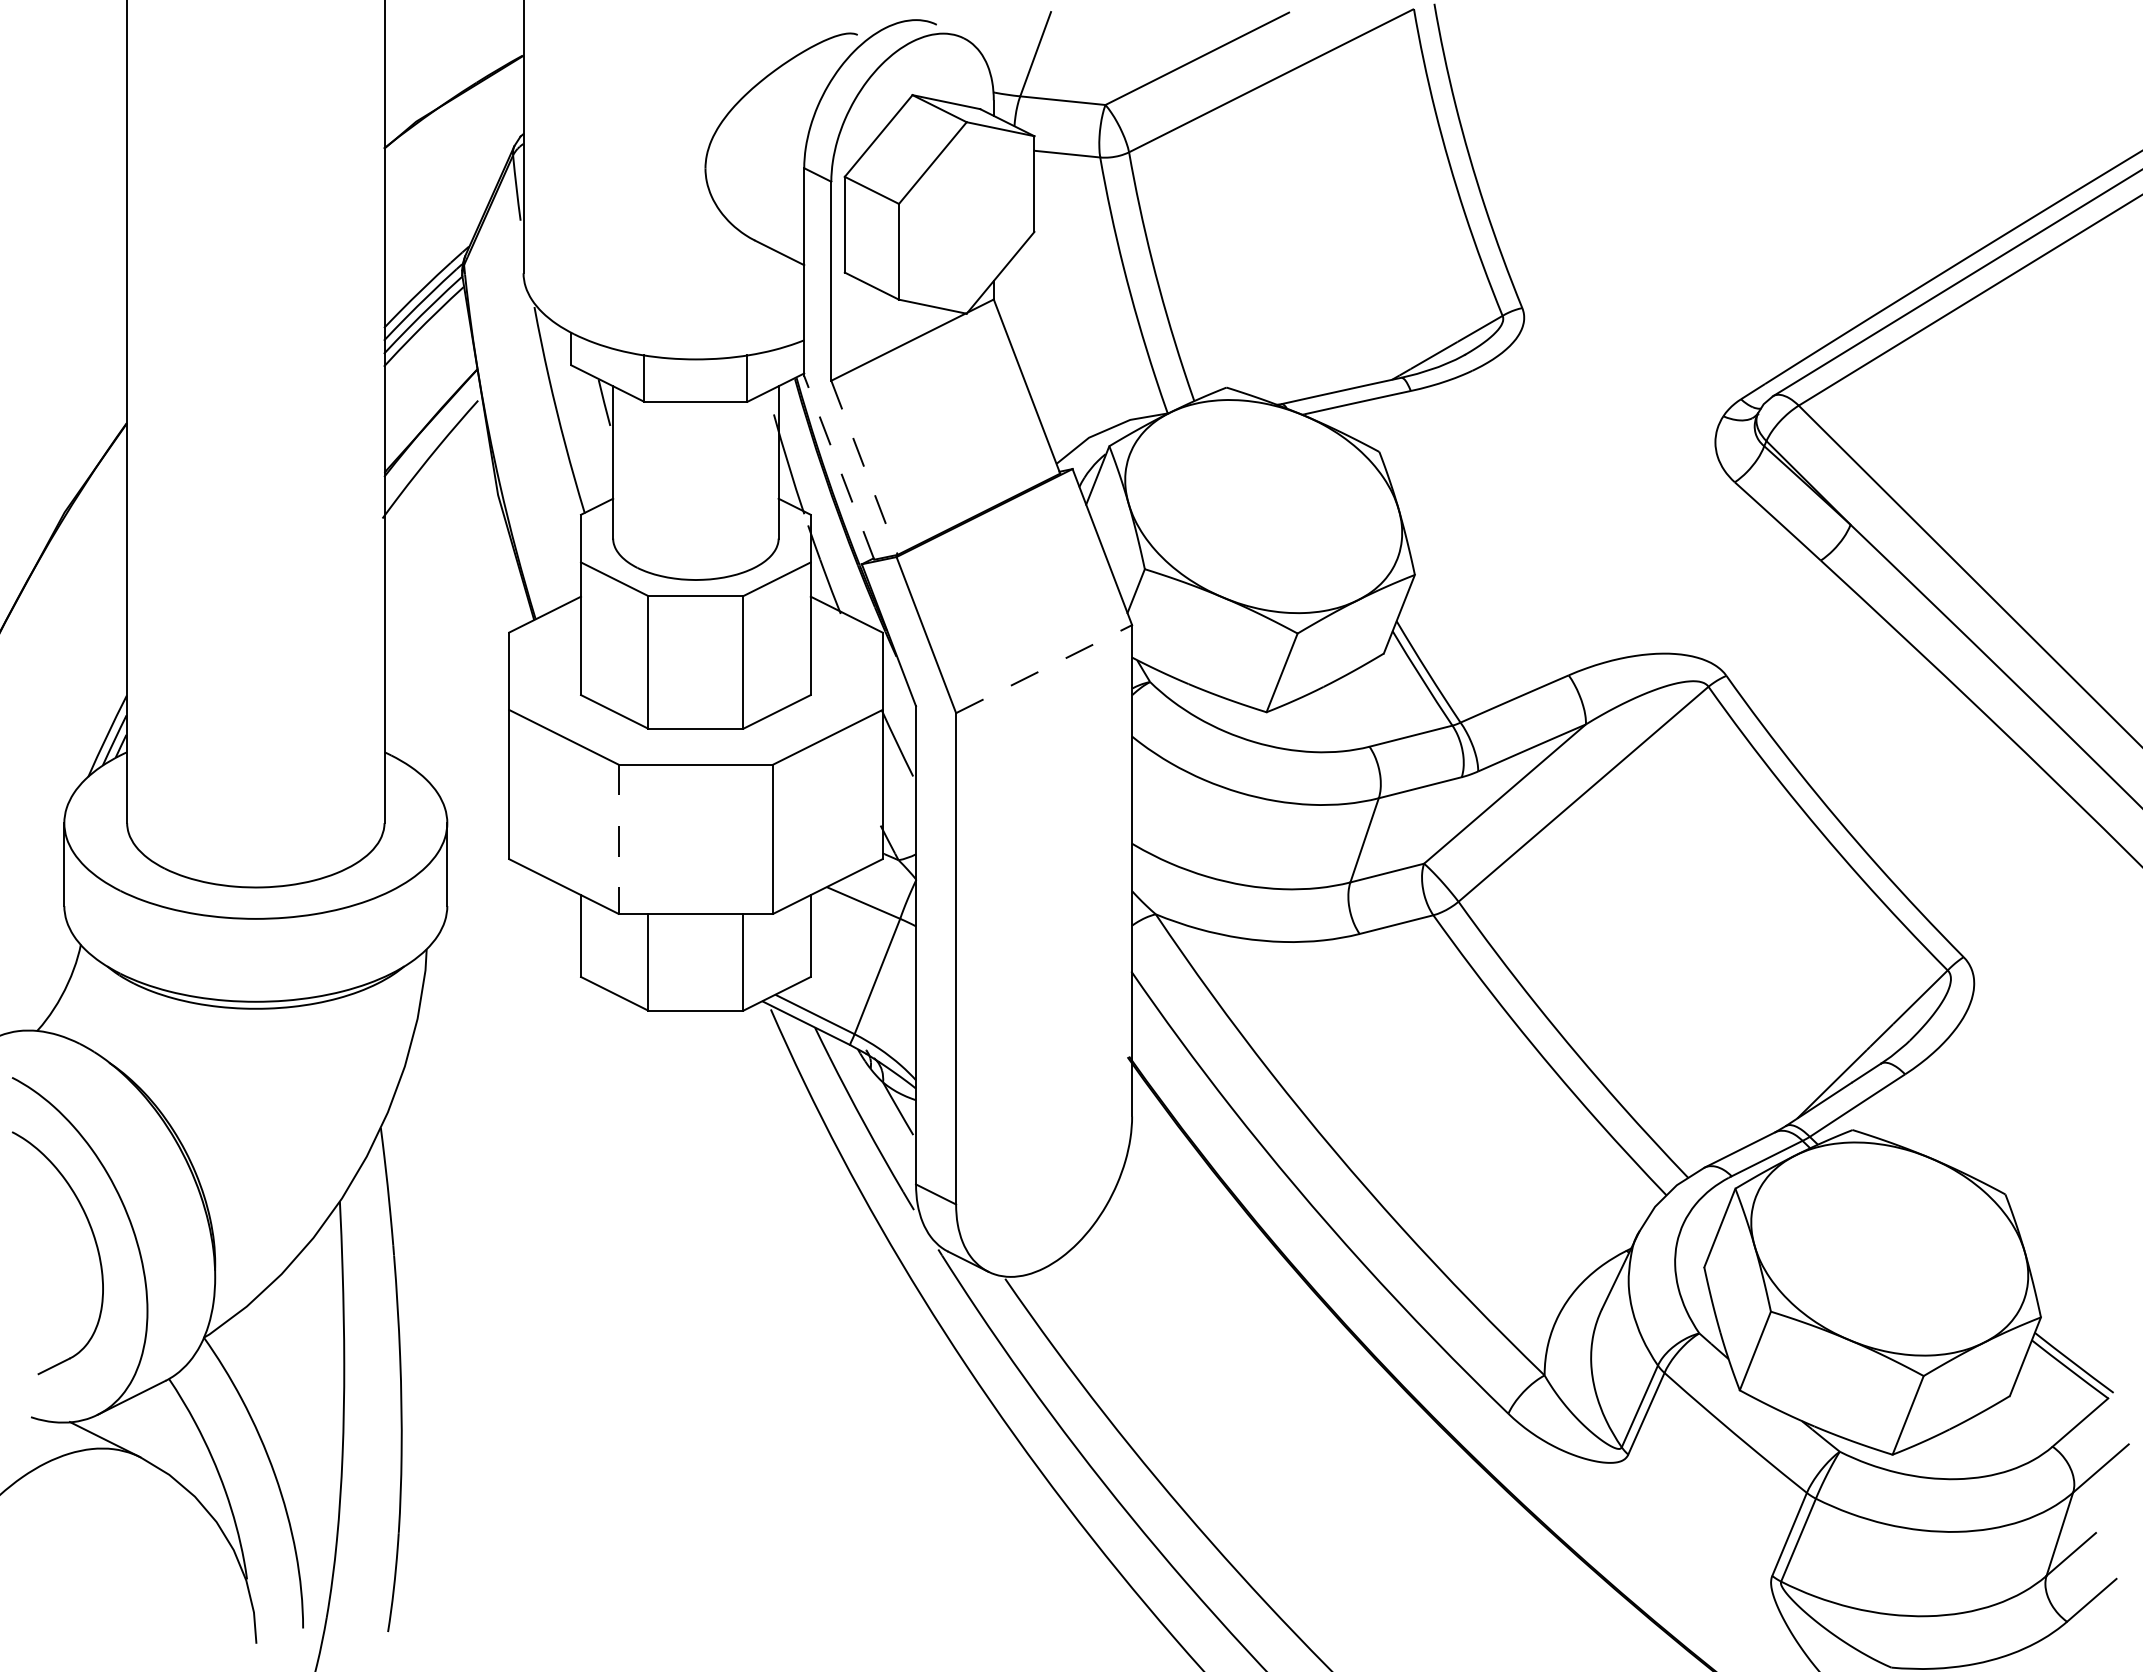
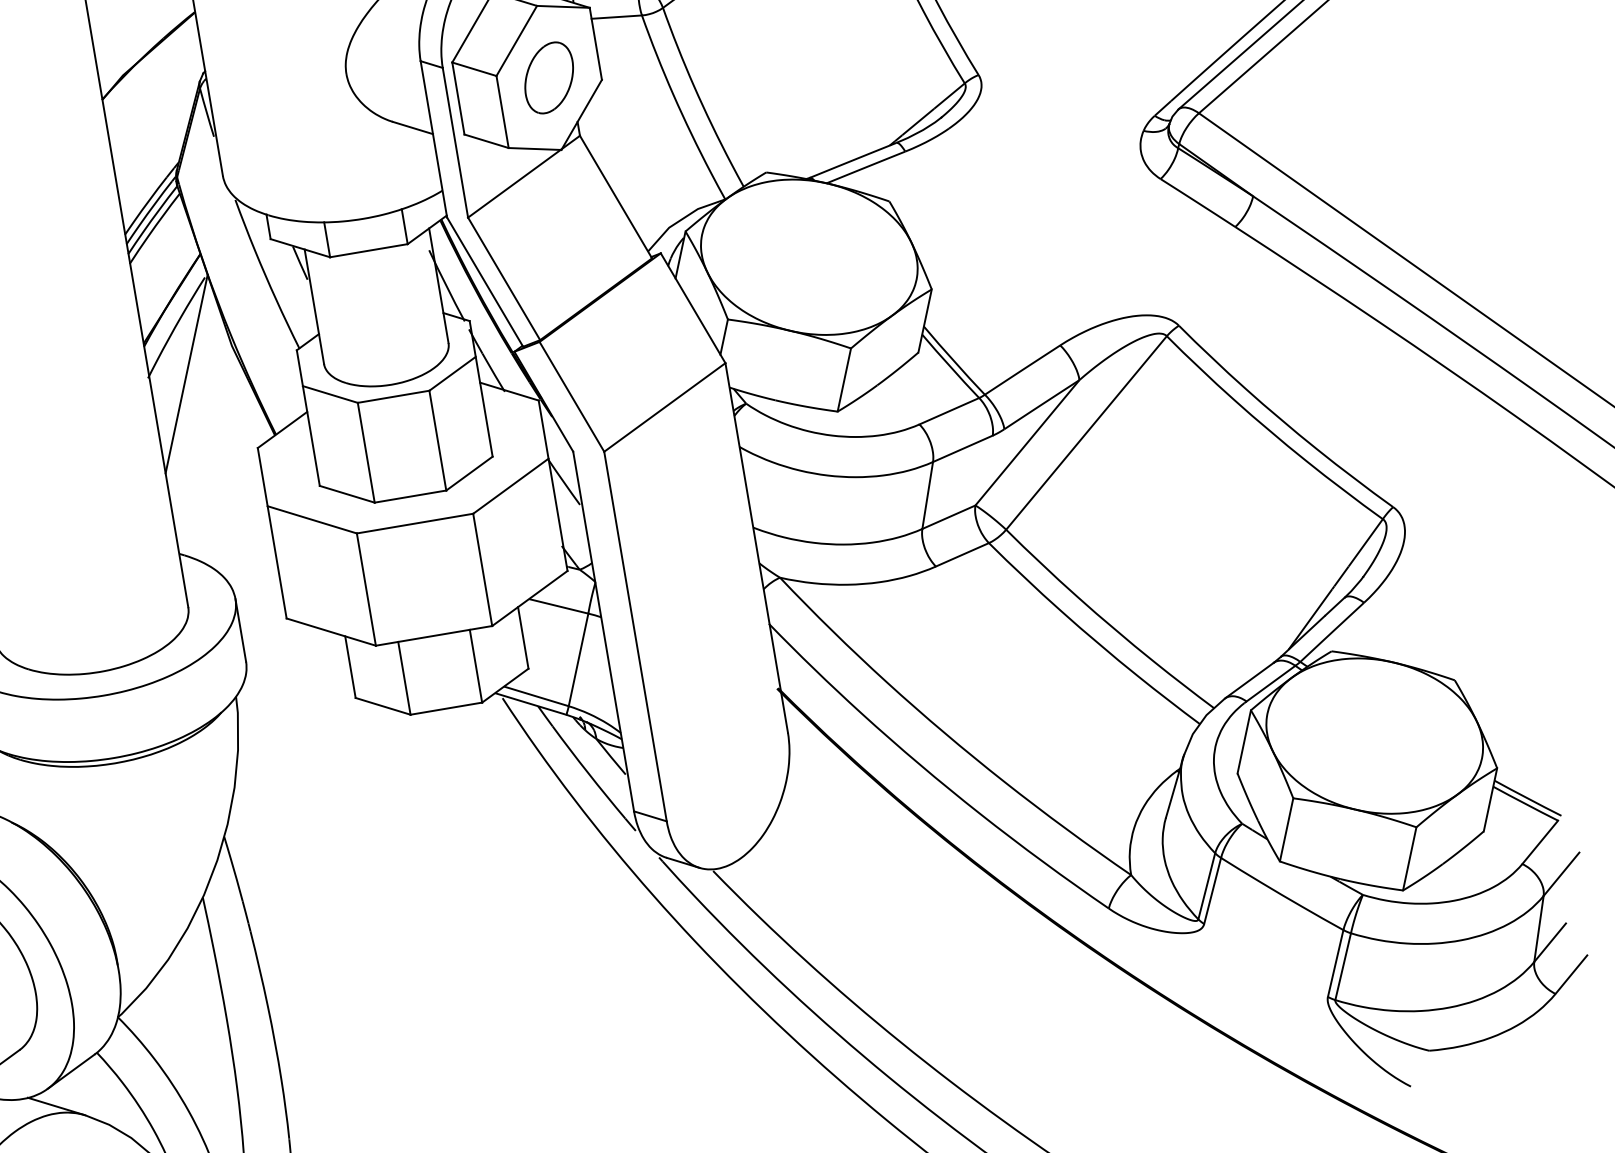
part: (966, 217) -> (549, 77), added
line: (839, 467) -> (485, 281), dashed -> solid
line: (864, 468) -> (504, 279), dashed -> solid
line: (433, 521) -> (186, 374), added
line: (1044, 668) -> (665, 406), dashed -> solid
line: (618, 839) -> (366, 589), dashed -> solid

